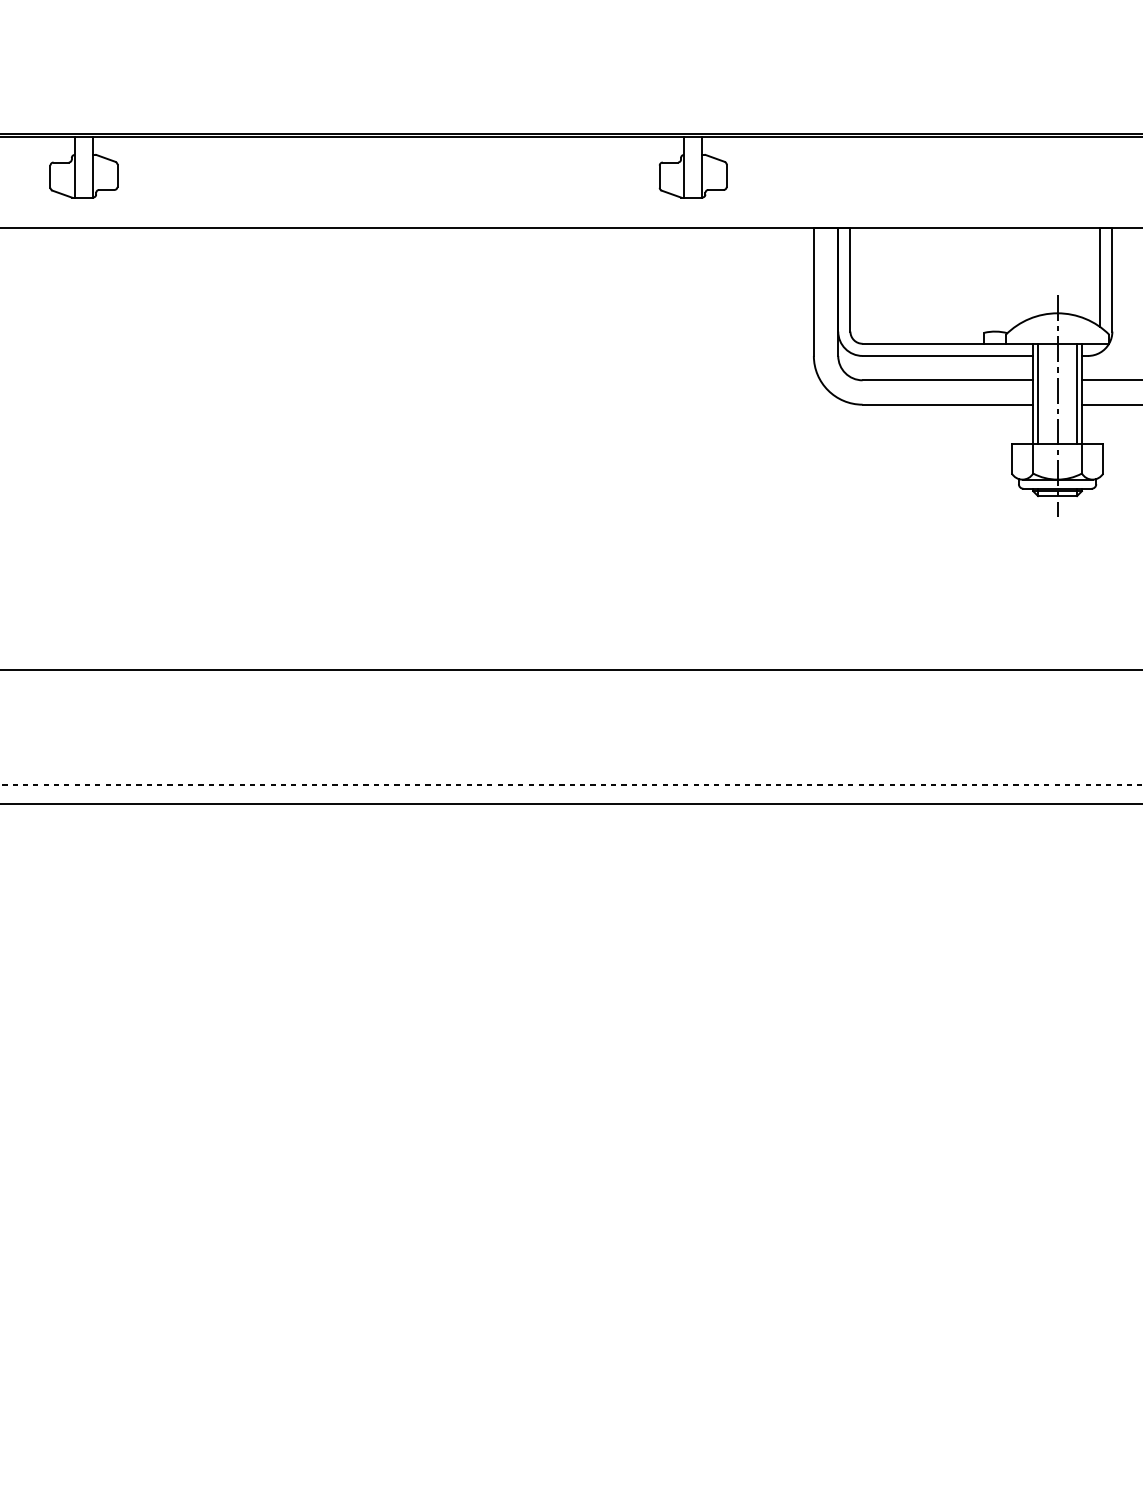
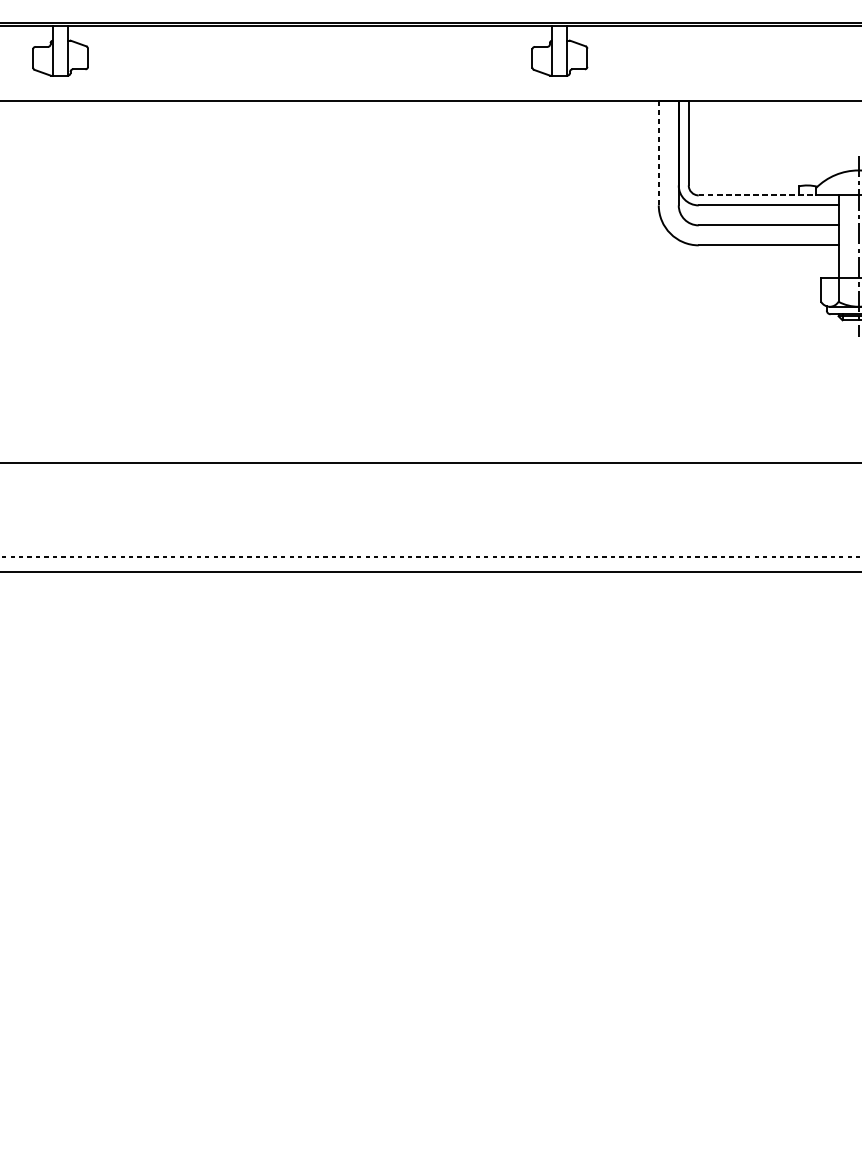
line: (813, 292) -> (658, 153), solid -> dashed
line: (934, 343) -> (757, 195), solid -> dashed
line: (1038, 393) -> (842, 236), removed

